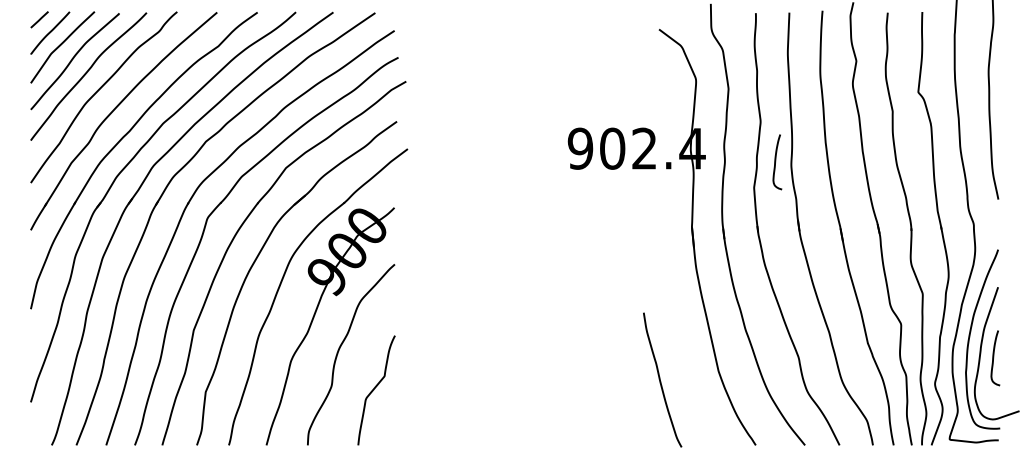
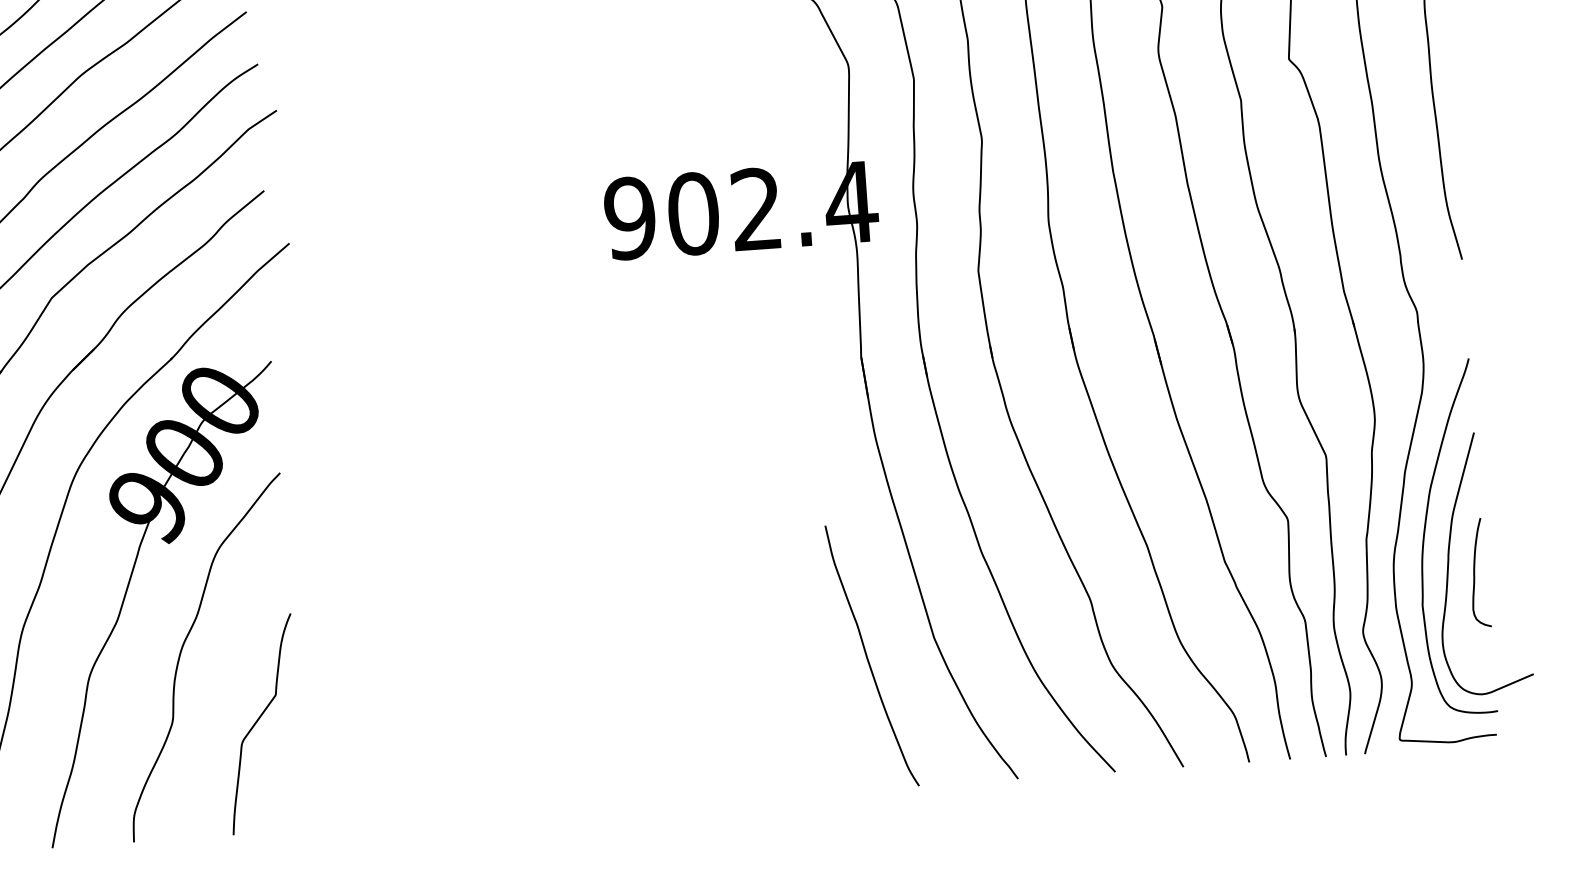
curve: (776, 161) -> (1018, 215), removed
curve: (660, 379) -> (867, 655), moved

